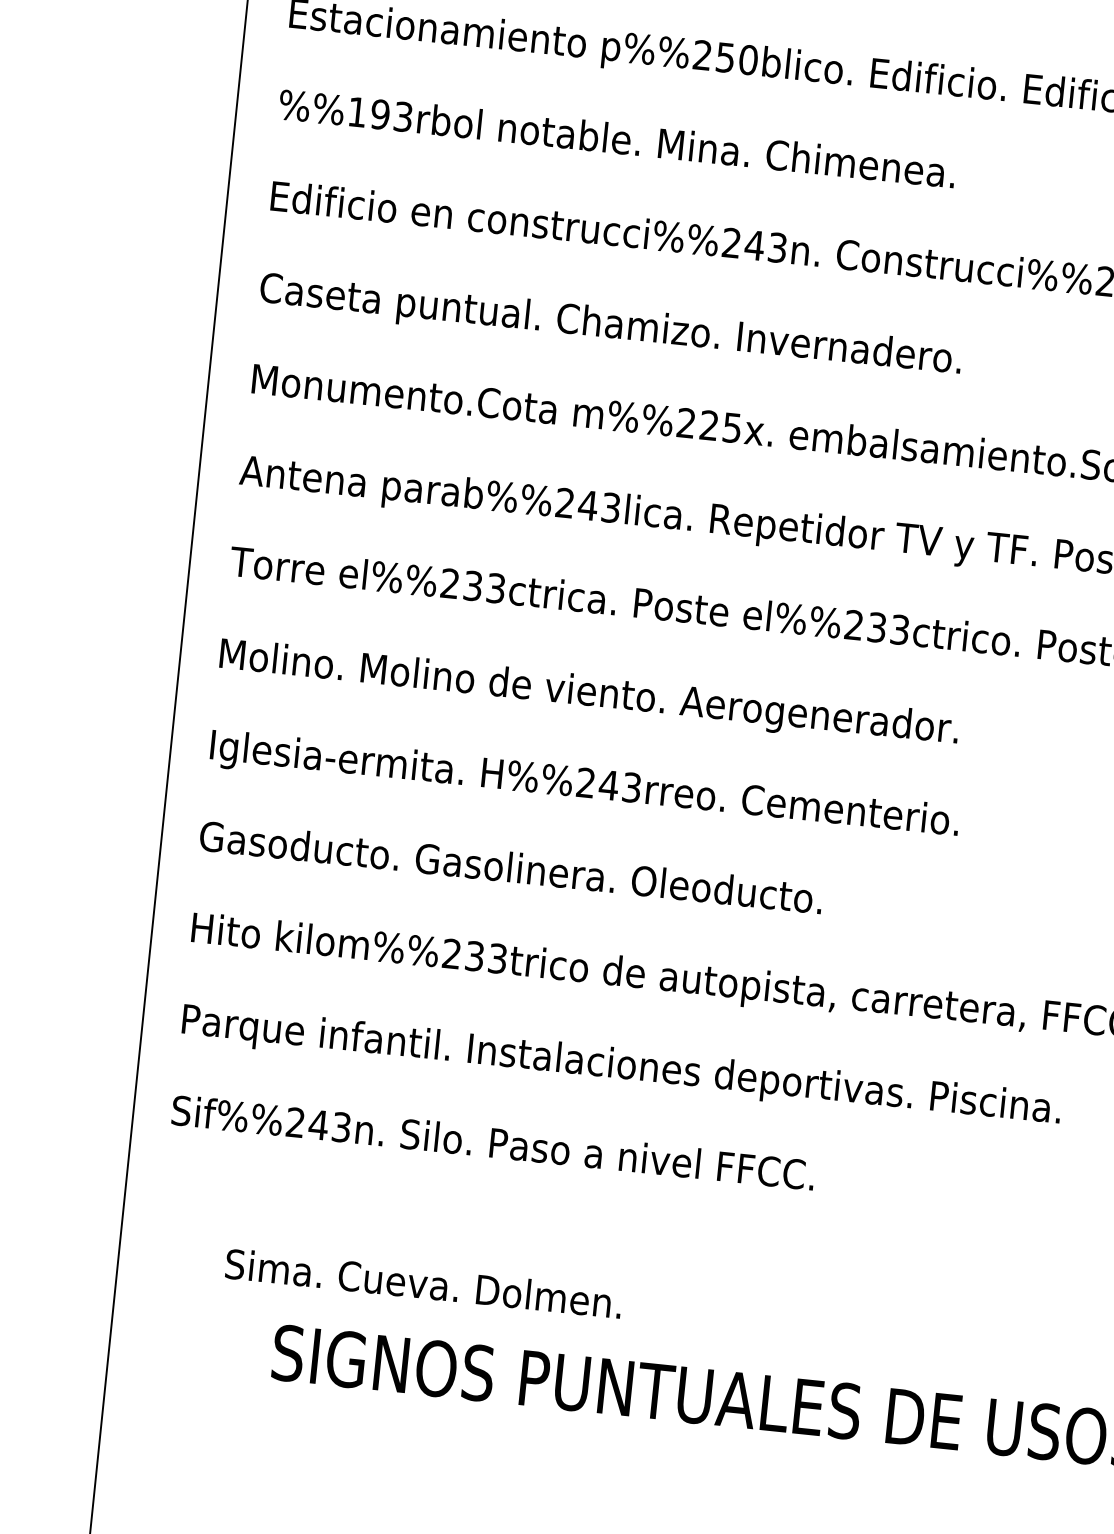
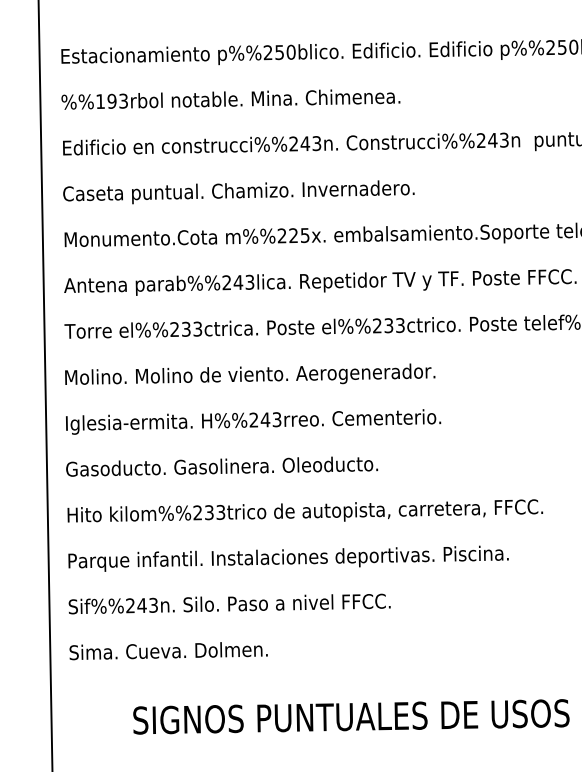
text: (423, 1284) -> (168, 651), moved

